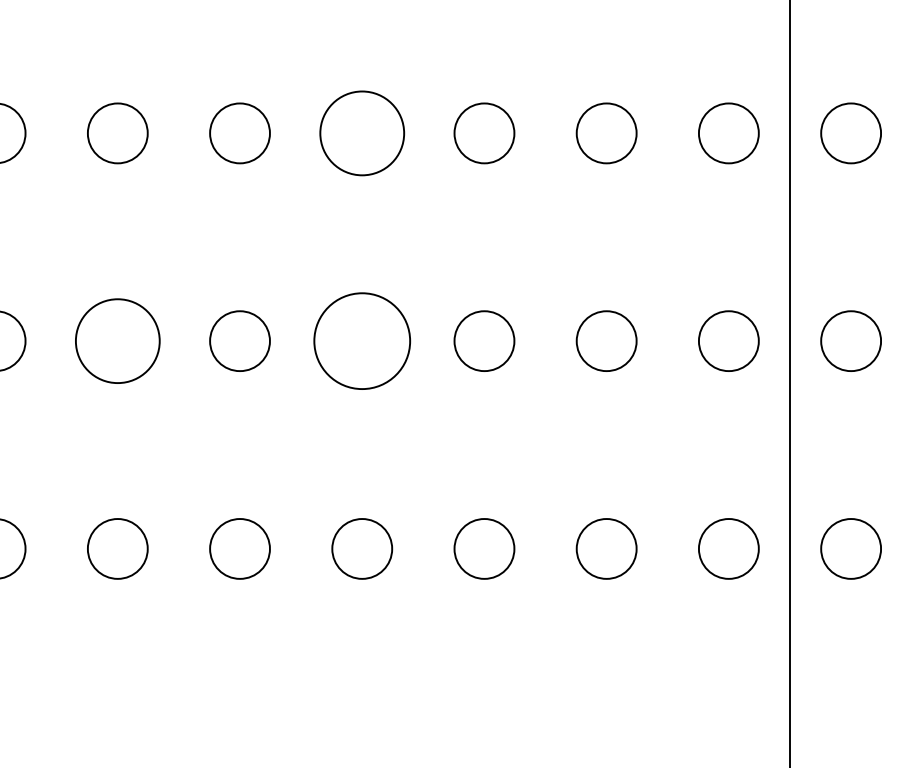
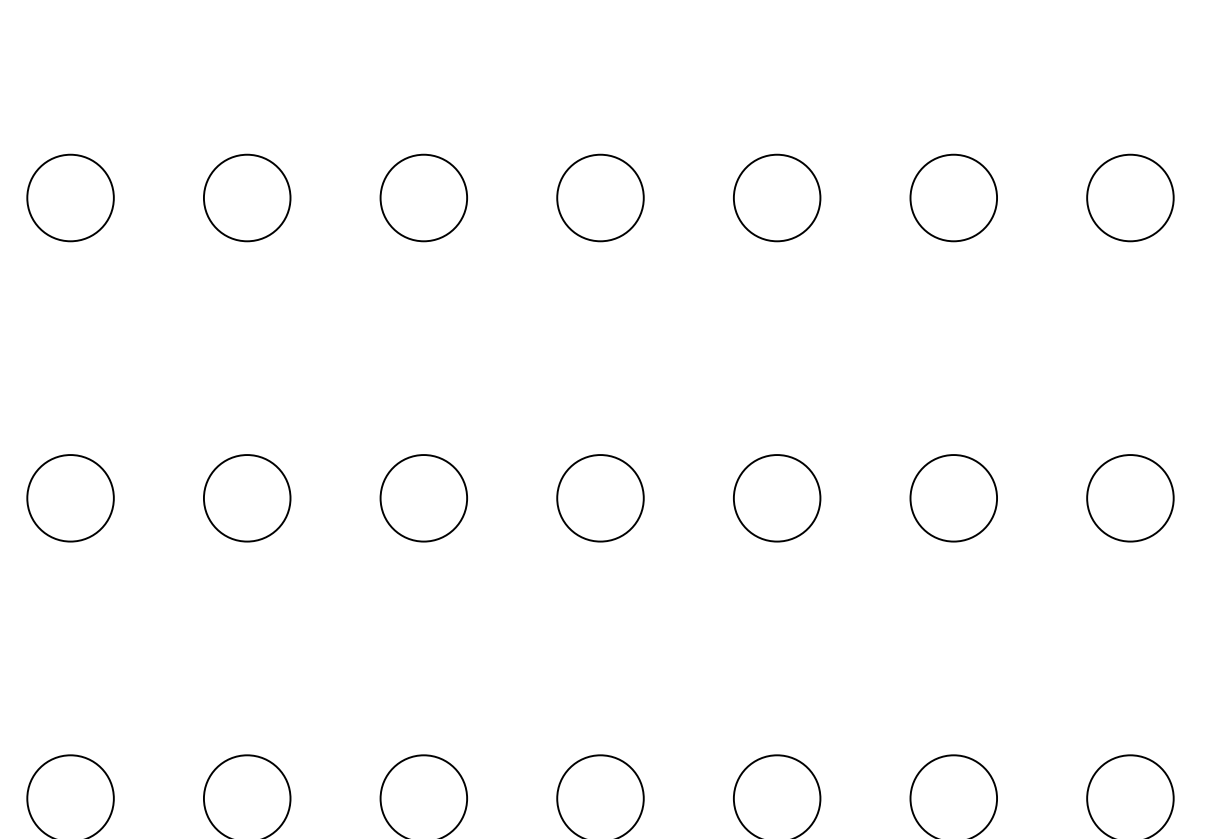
circle: (362, 133) -> (600, 198), size x0.71
circle: (117, 341) -> (246, 498), size x0.71
circle: (362, 341) -> (600, 498), size x0.62

